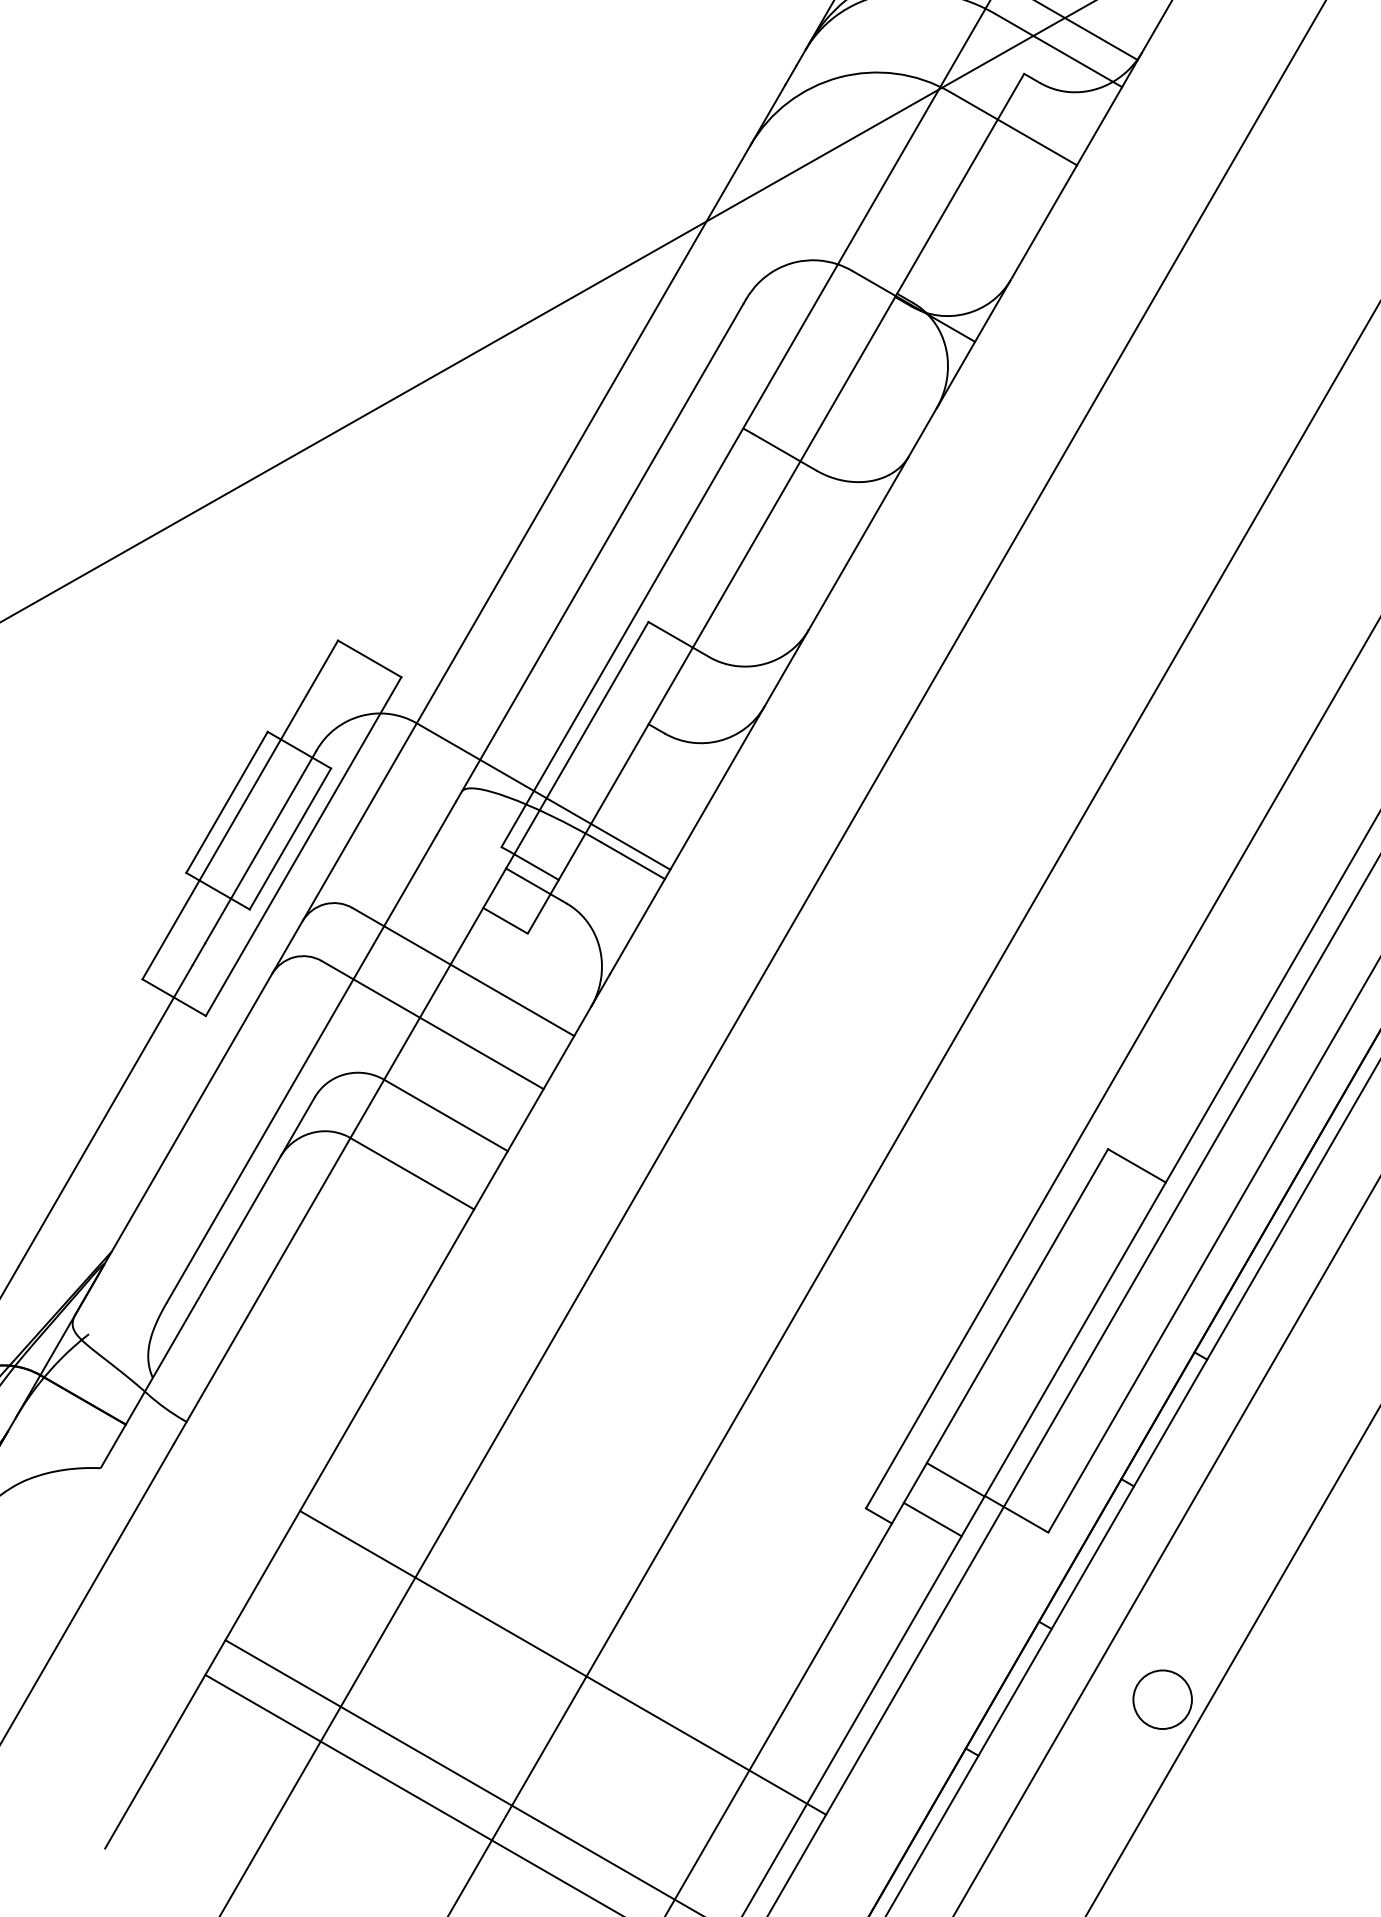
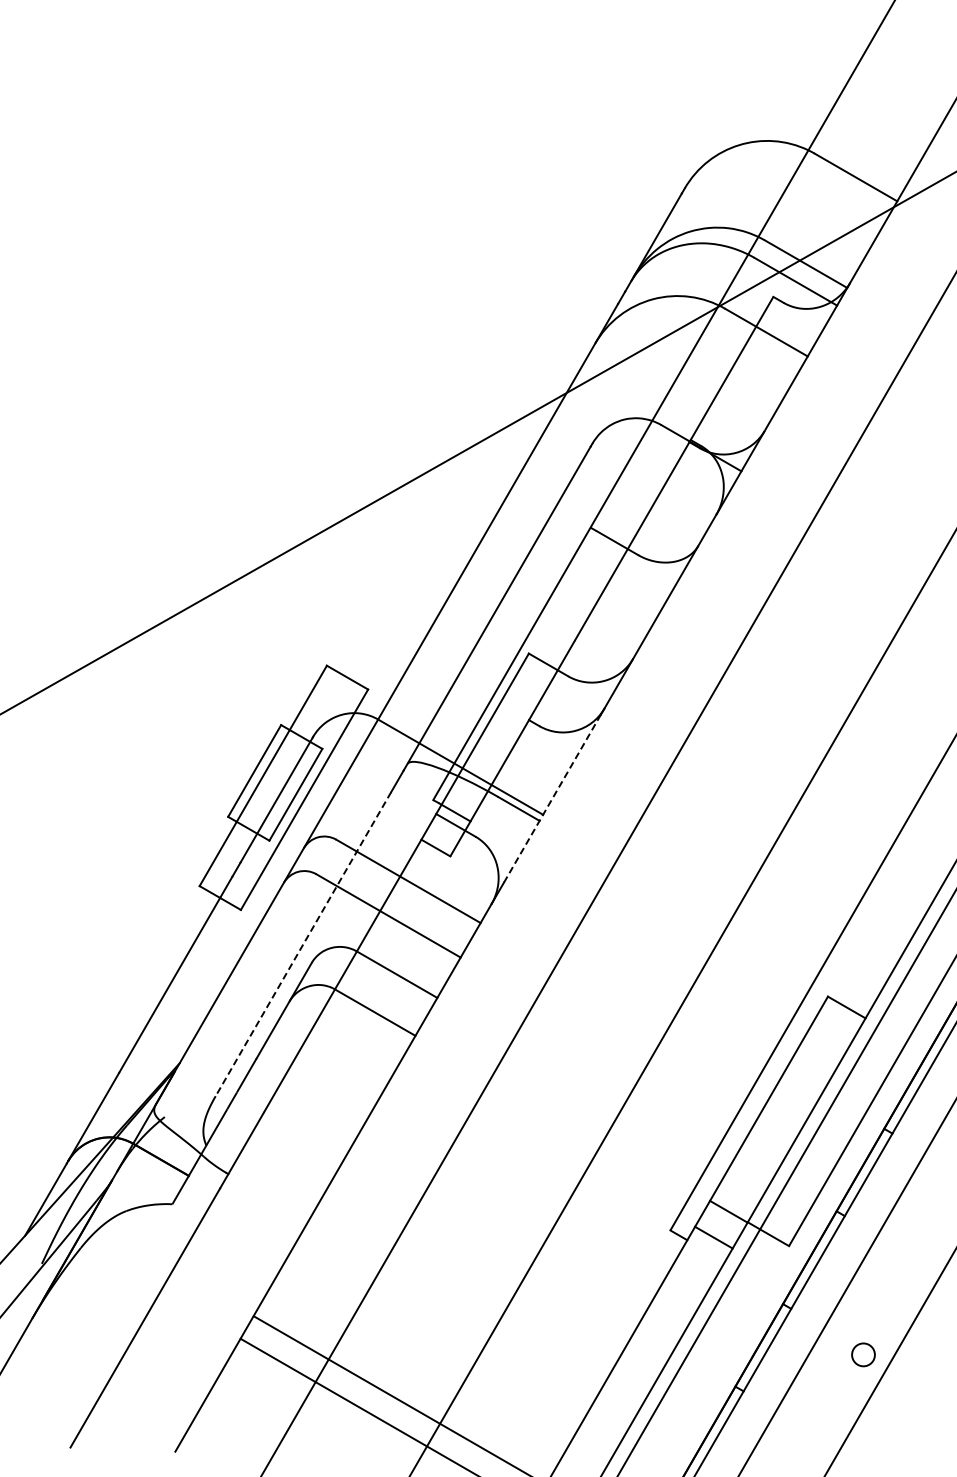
line: (684, 844) -> (552, 798), solid -> dashed
line: (302, 1069) -> (303, 944), solid -> dashed
line: (563, 1662) -> (473, 1330), removed
circle: (1162, 1699) -> (863, 1354), size x0.6

